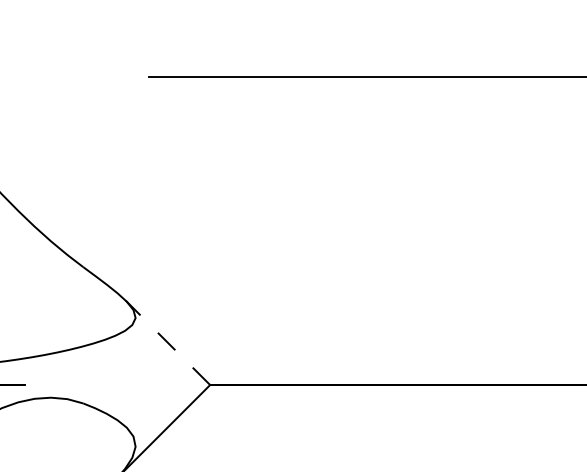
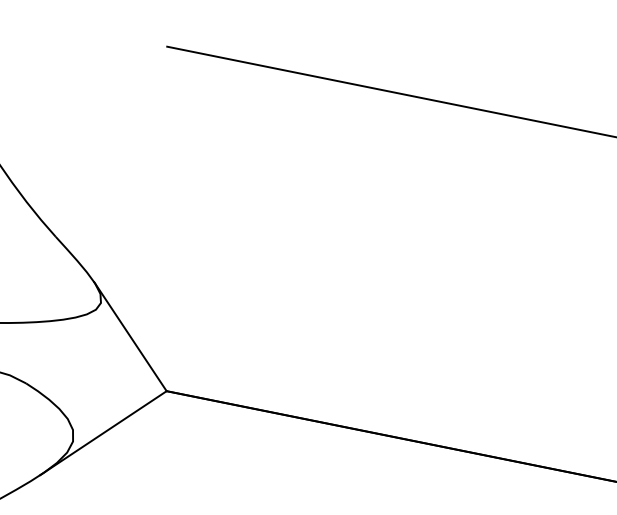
line: (168, 342) -> (131, 336), dashed -> solid

